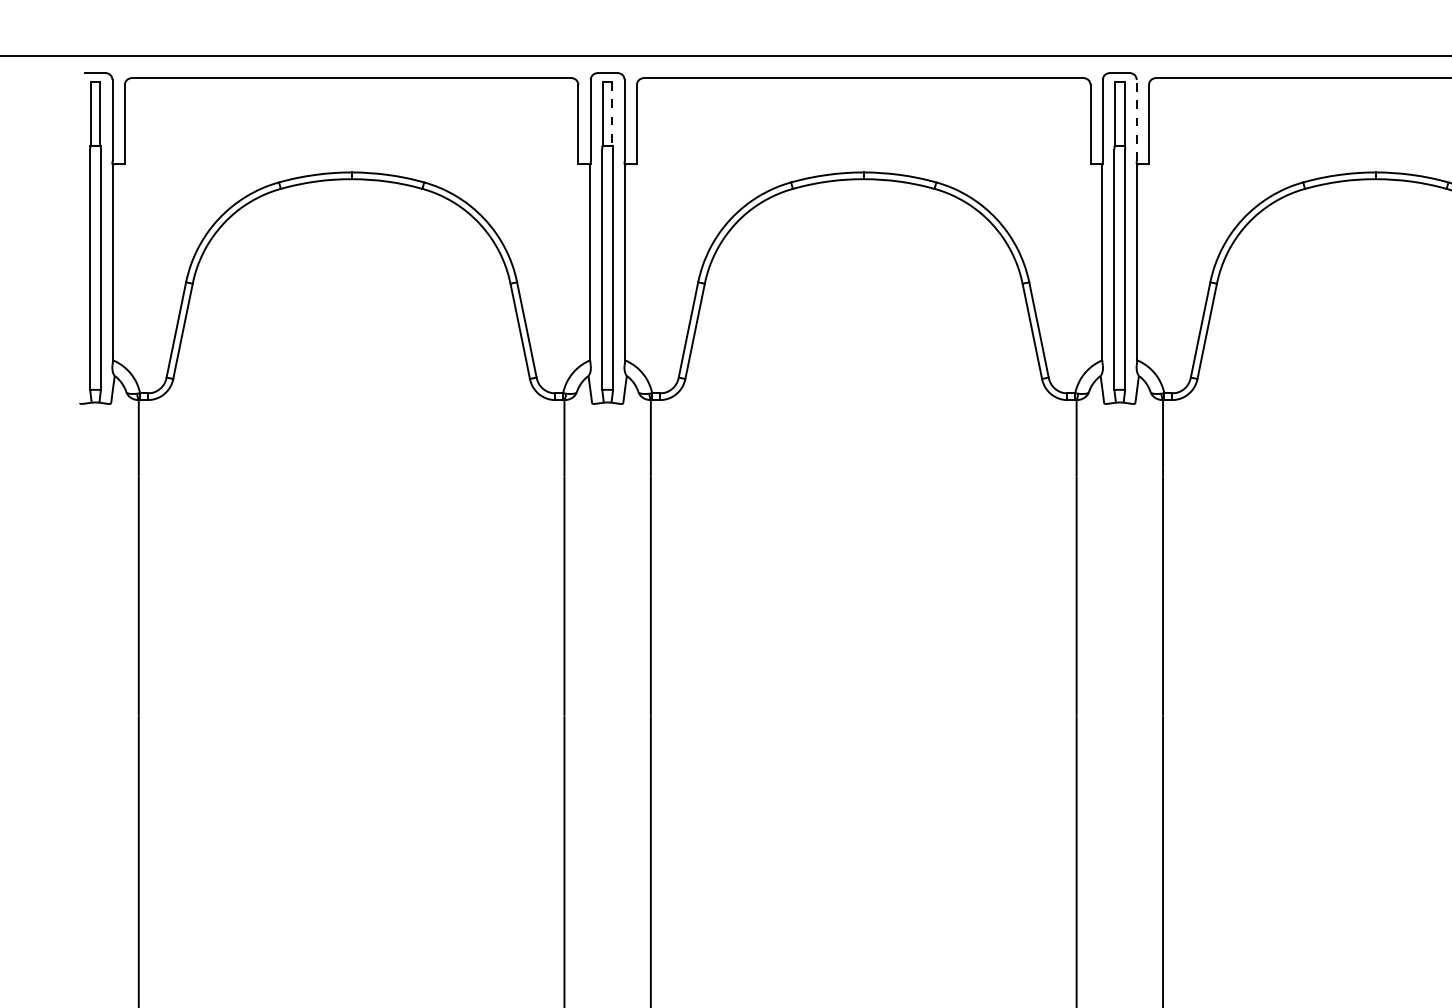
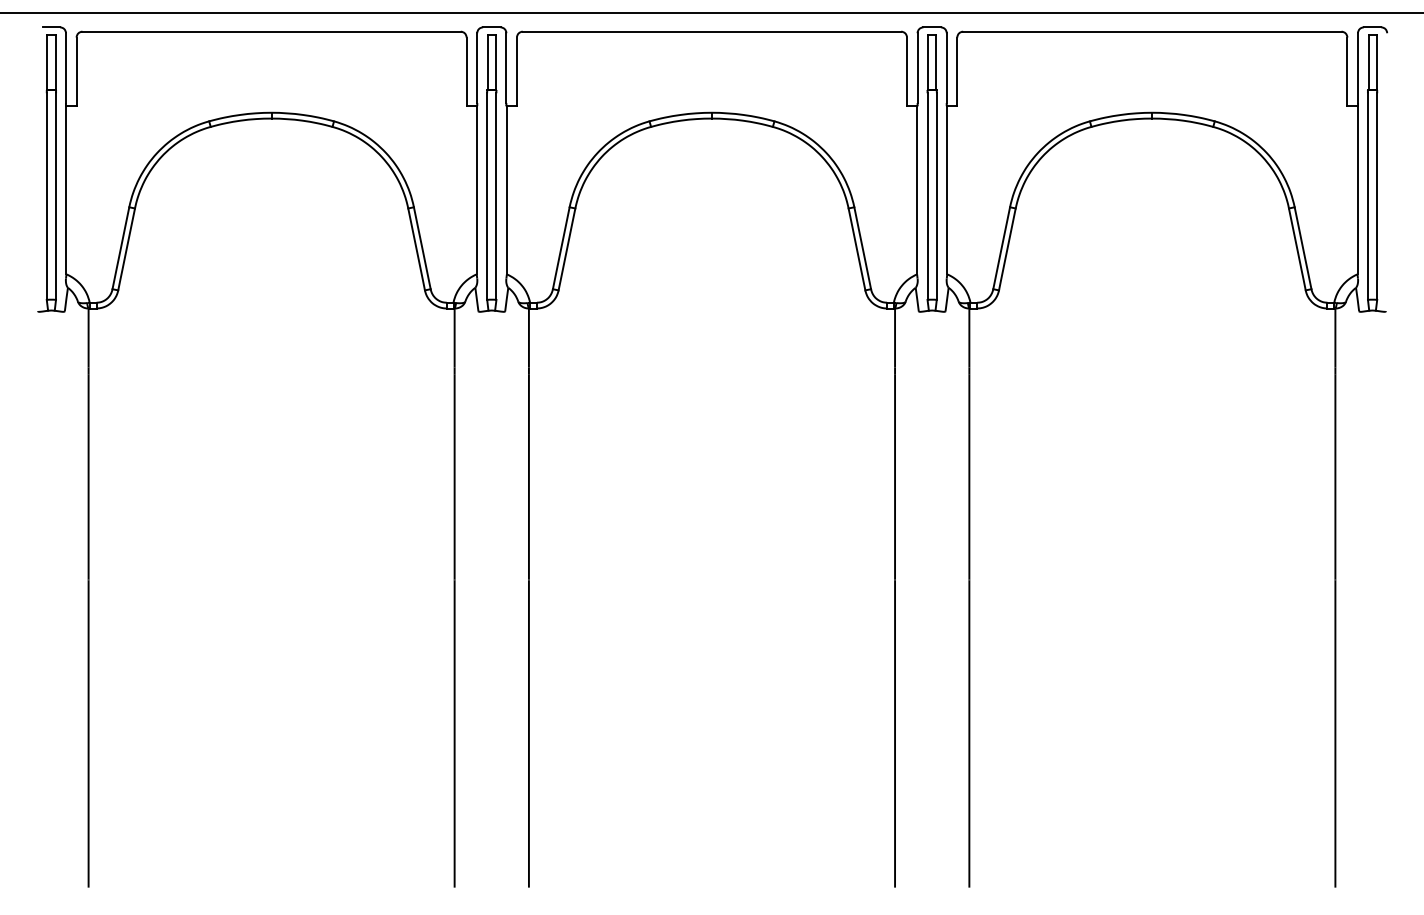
line: (611, 113) -> (495, 62), dashed -> solid
line: (1136, 120) -> (946, 68), dashed -> solid

